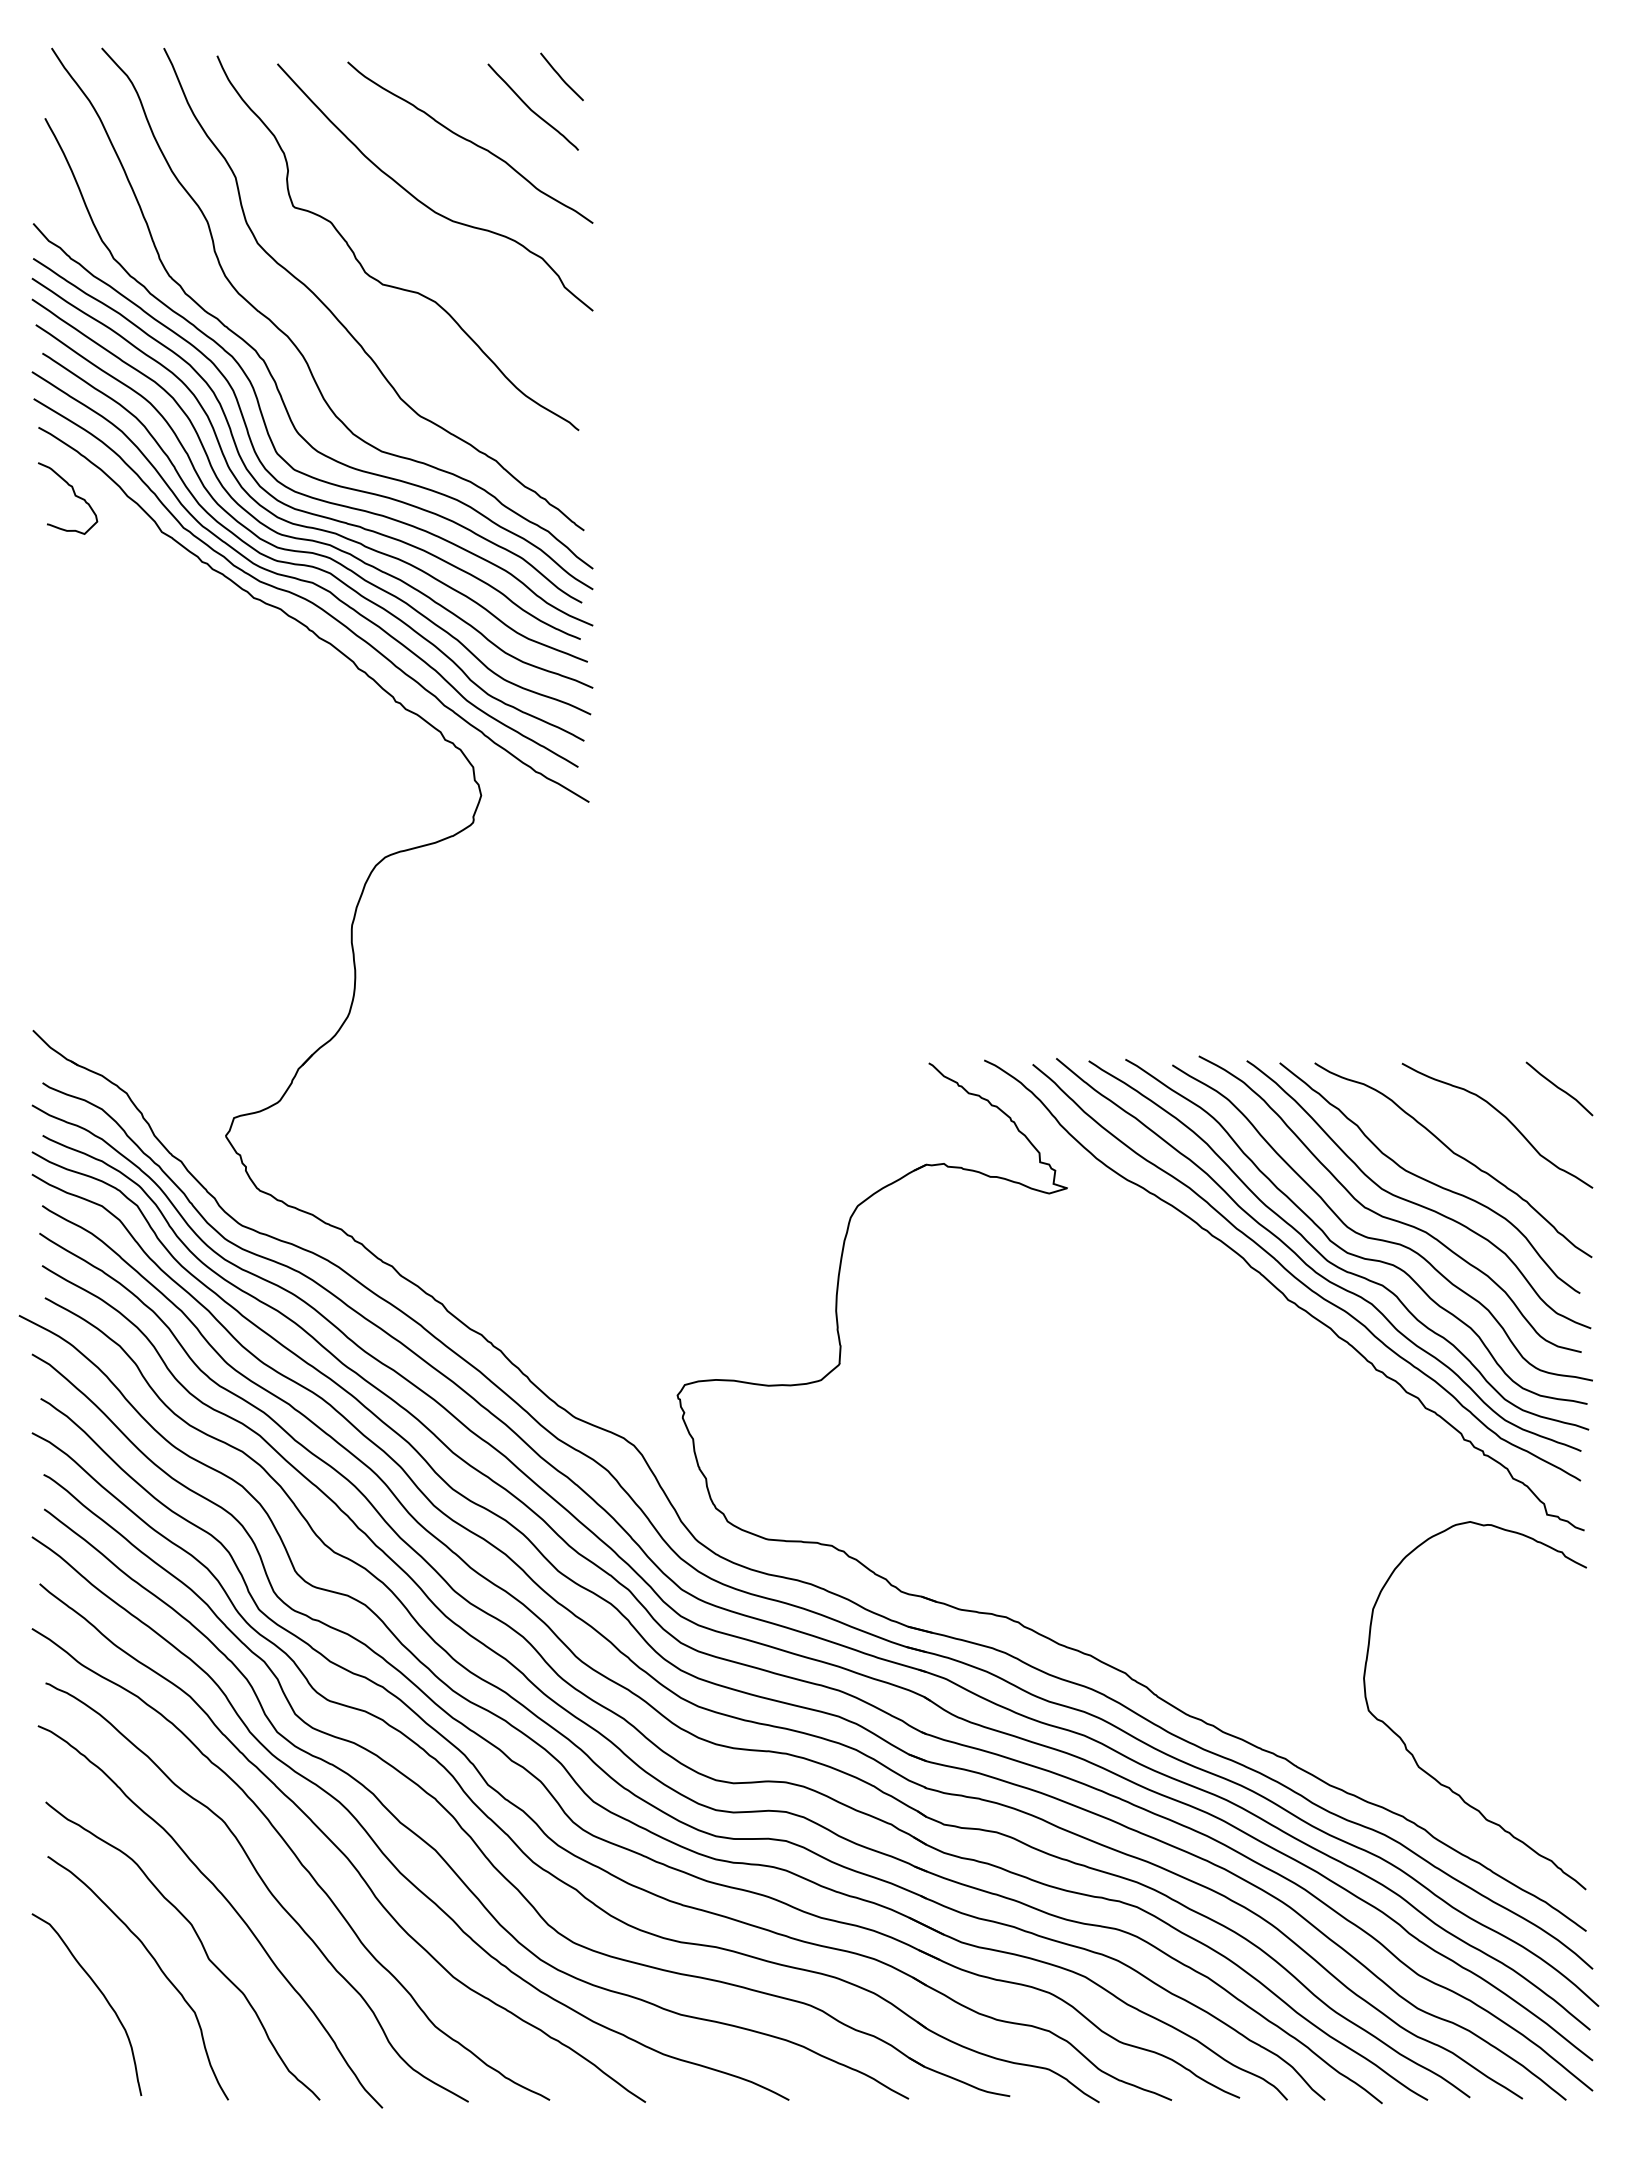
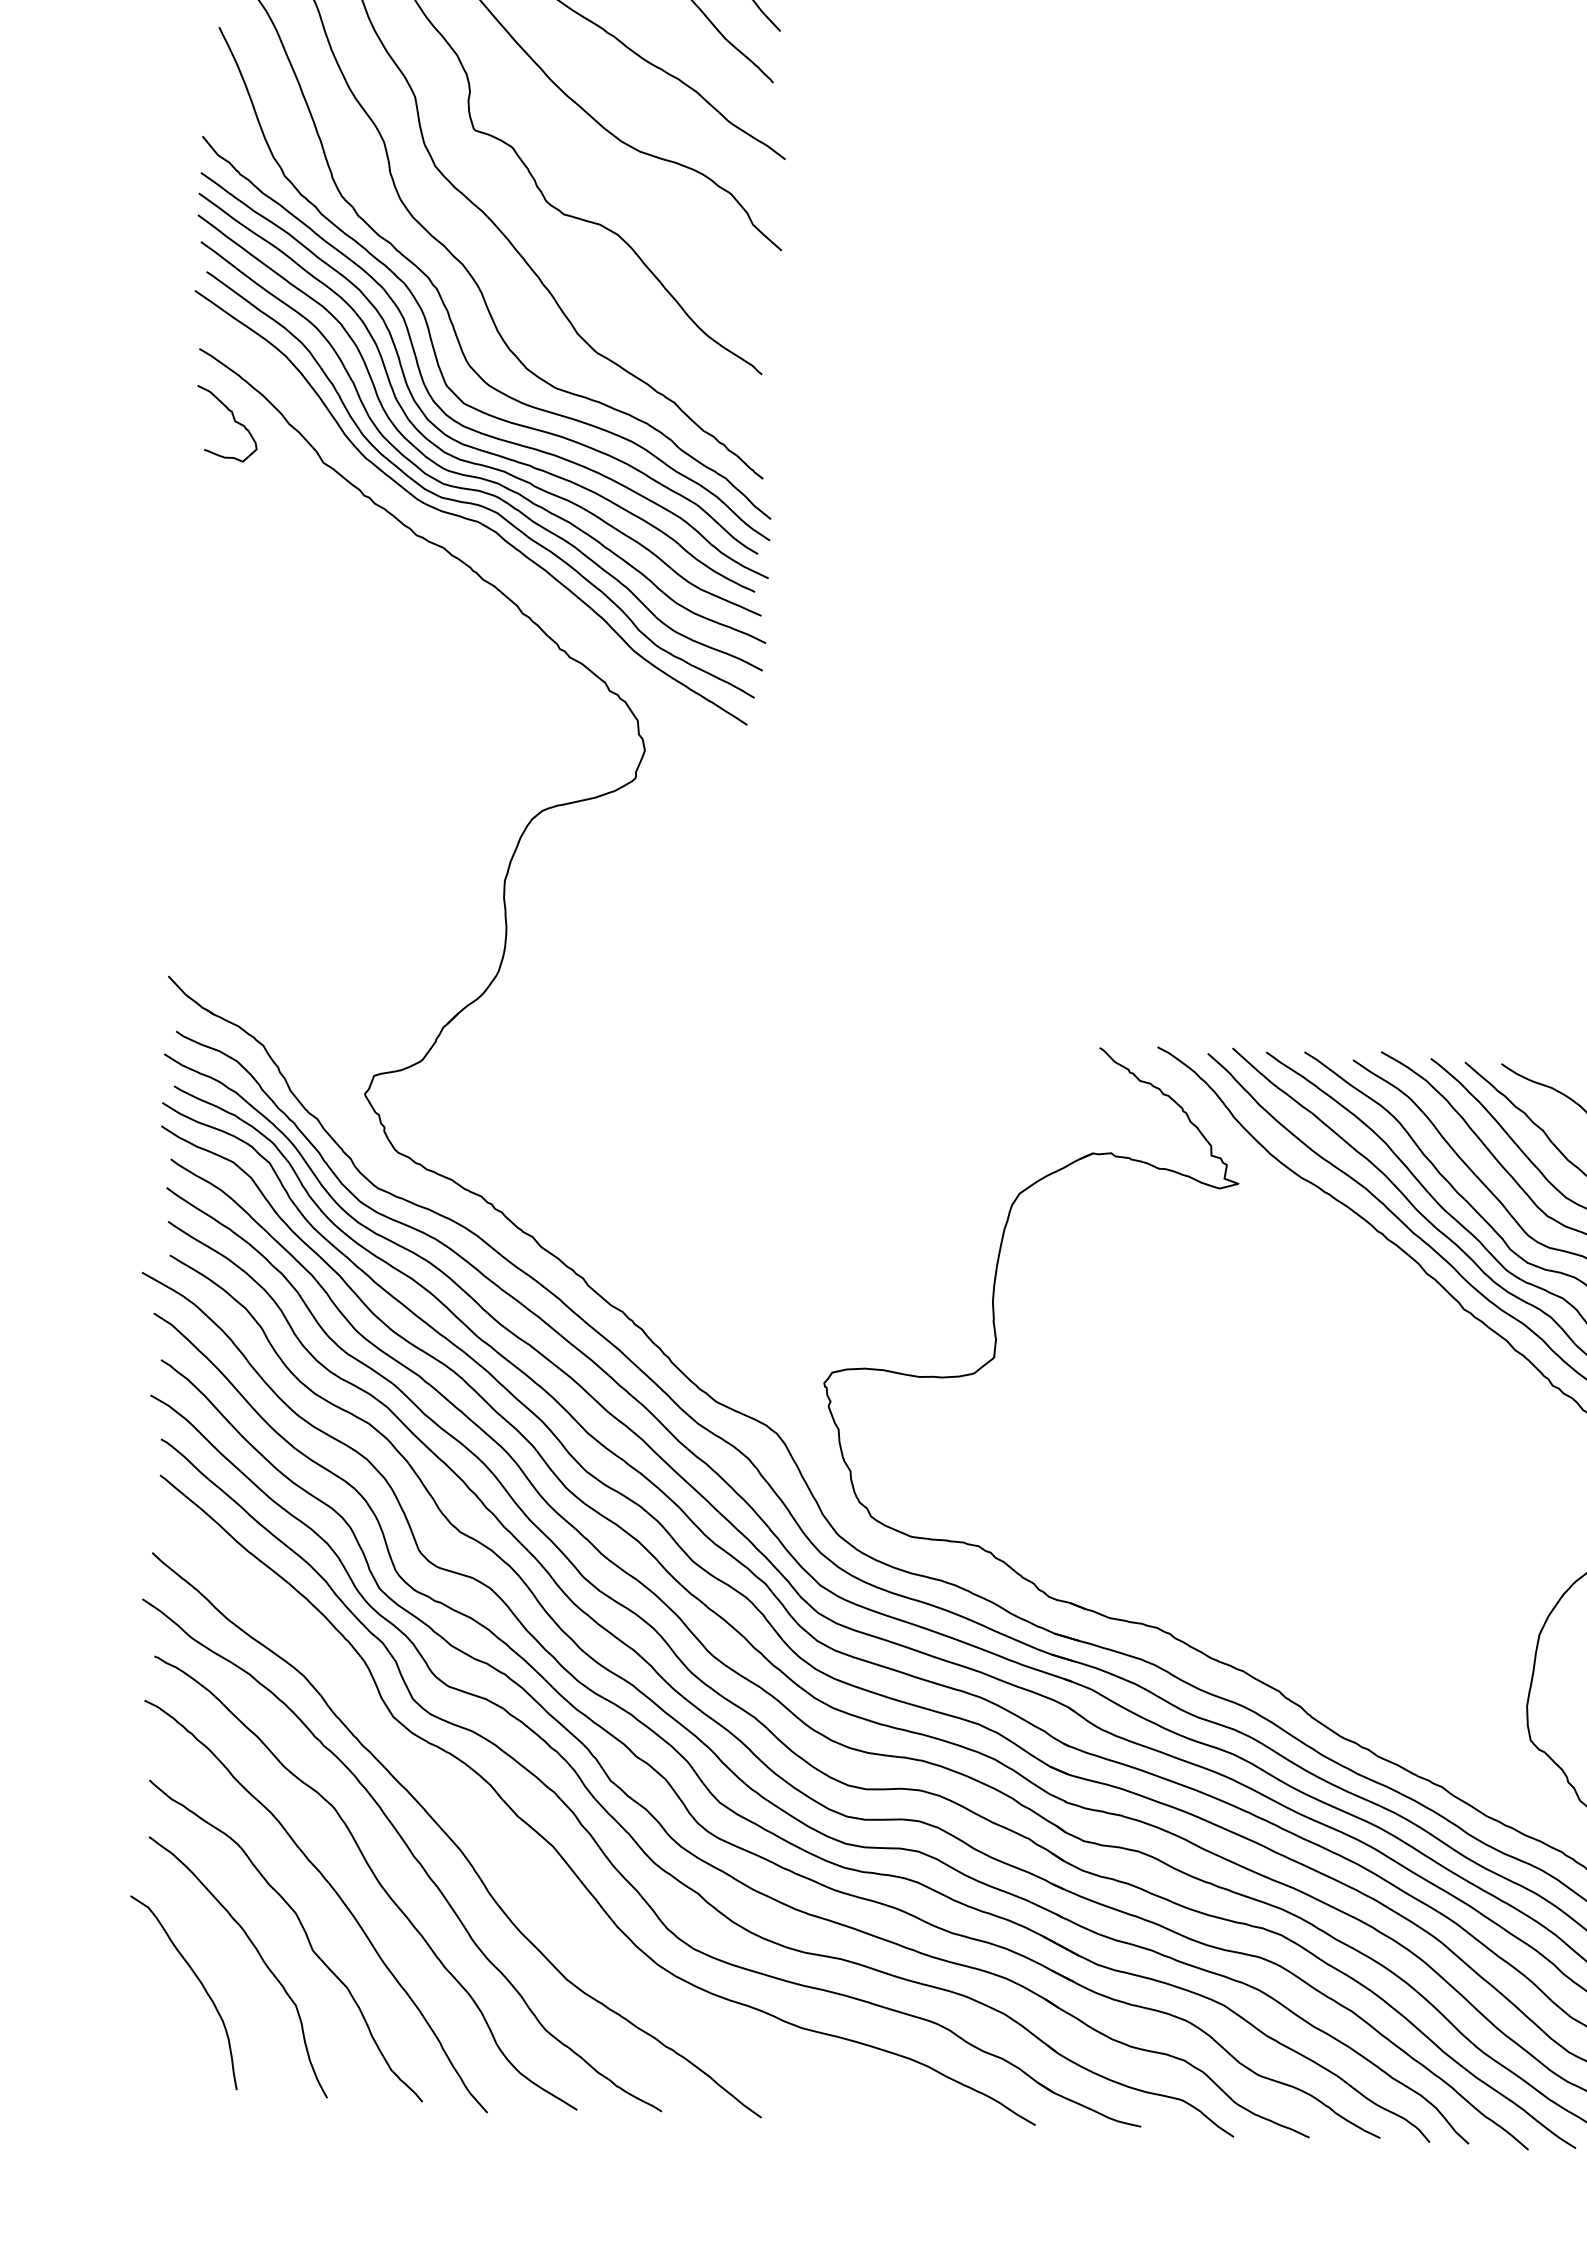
curve: (310, 600) -> (475, 540), removed
curve: (378, 1845) -> (494, 1839), removed

